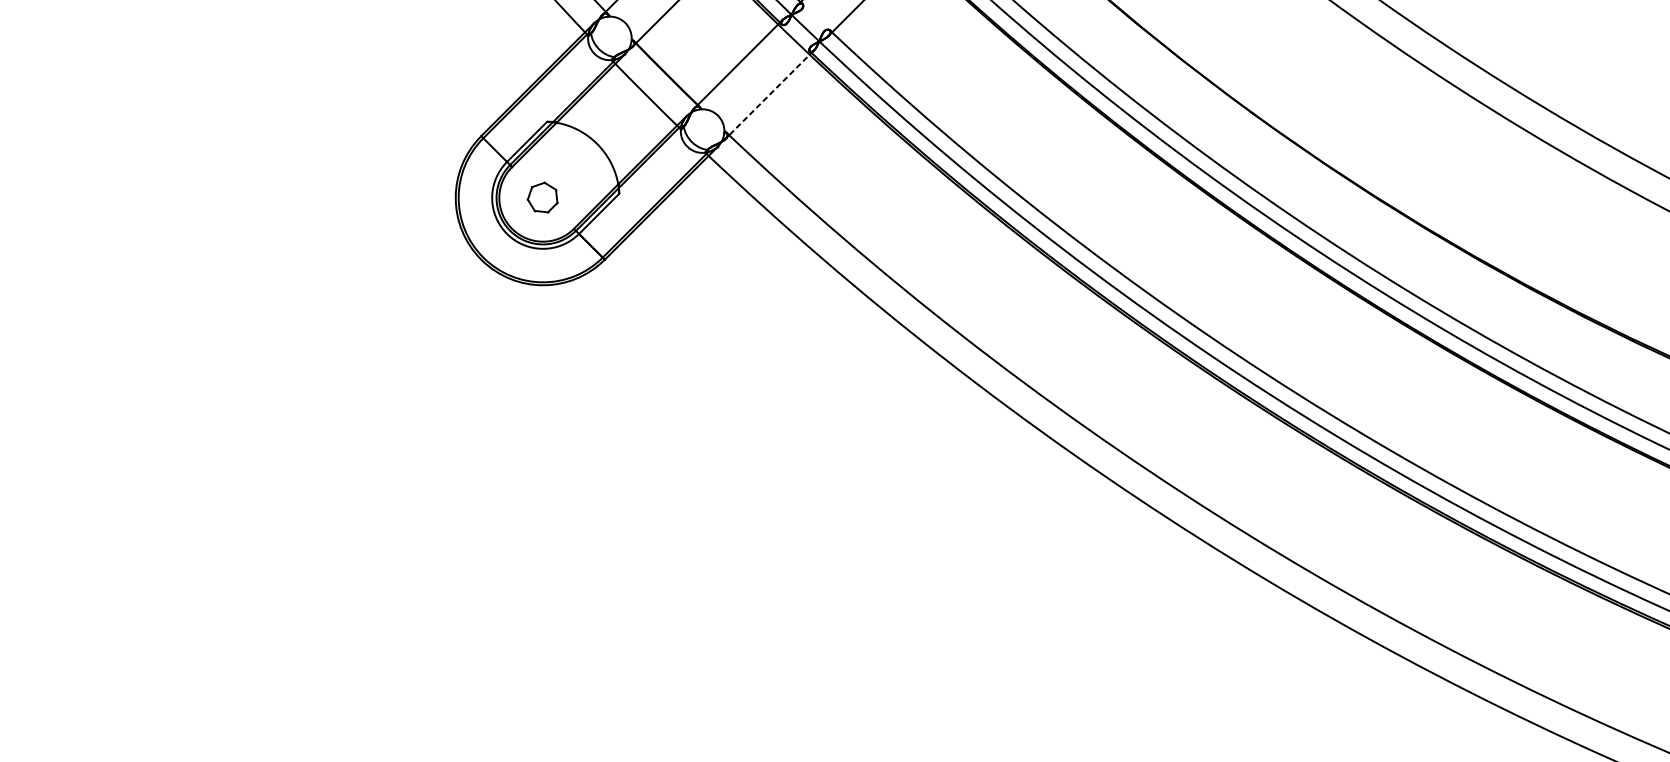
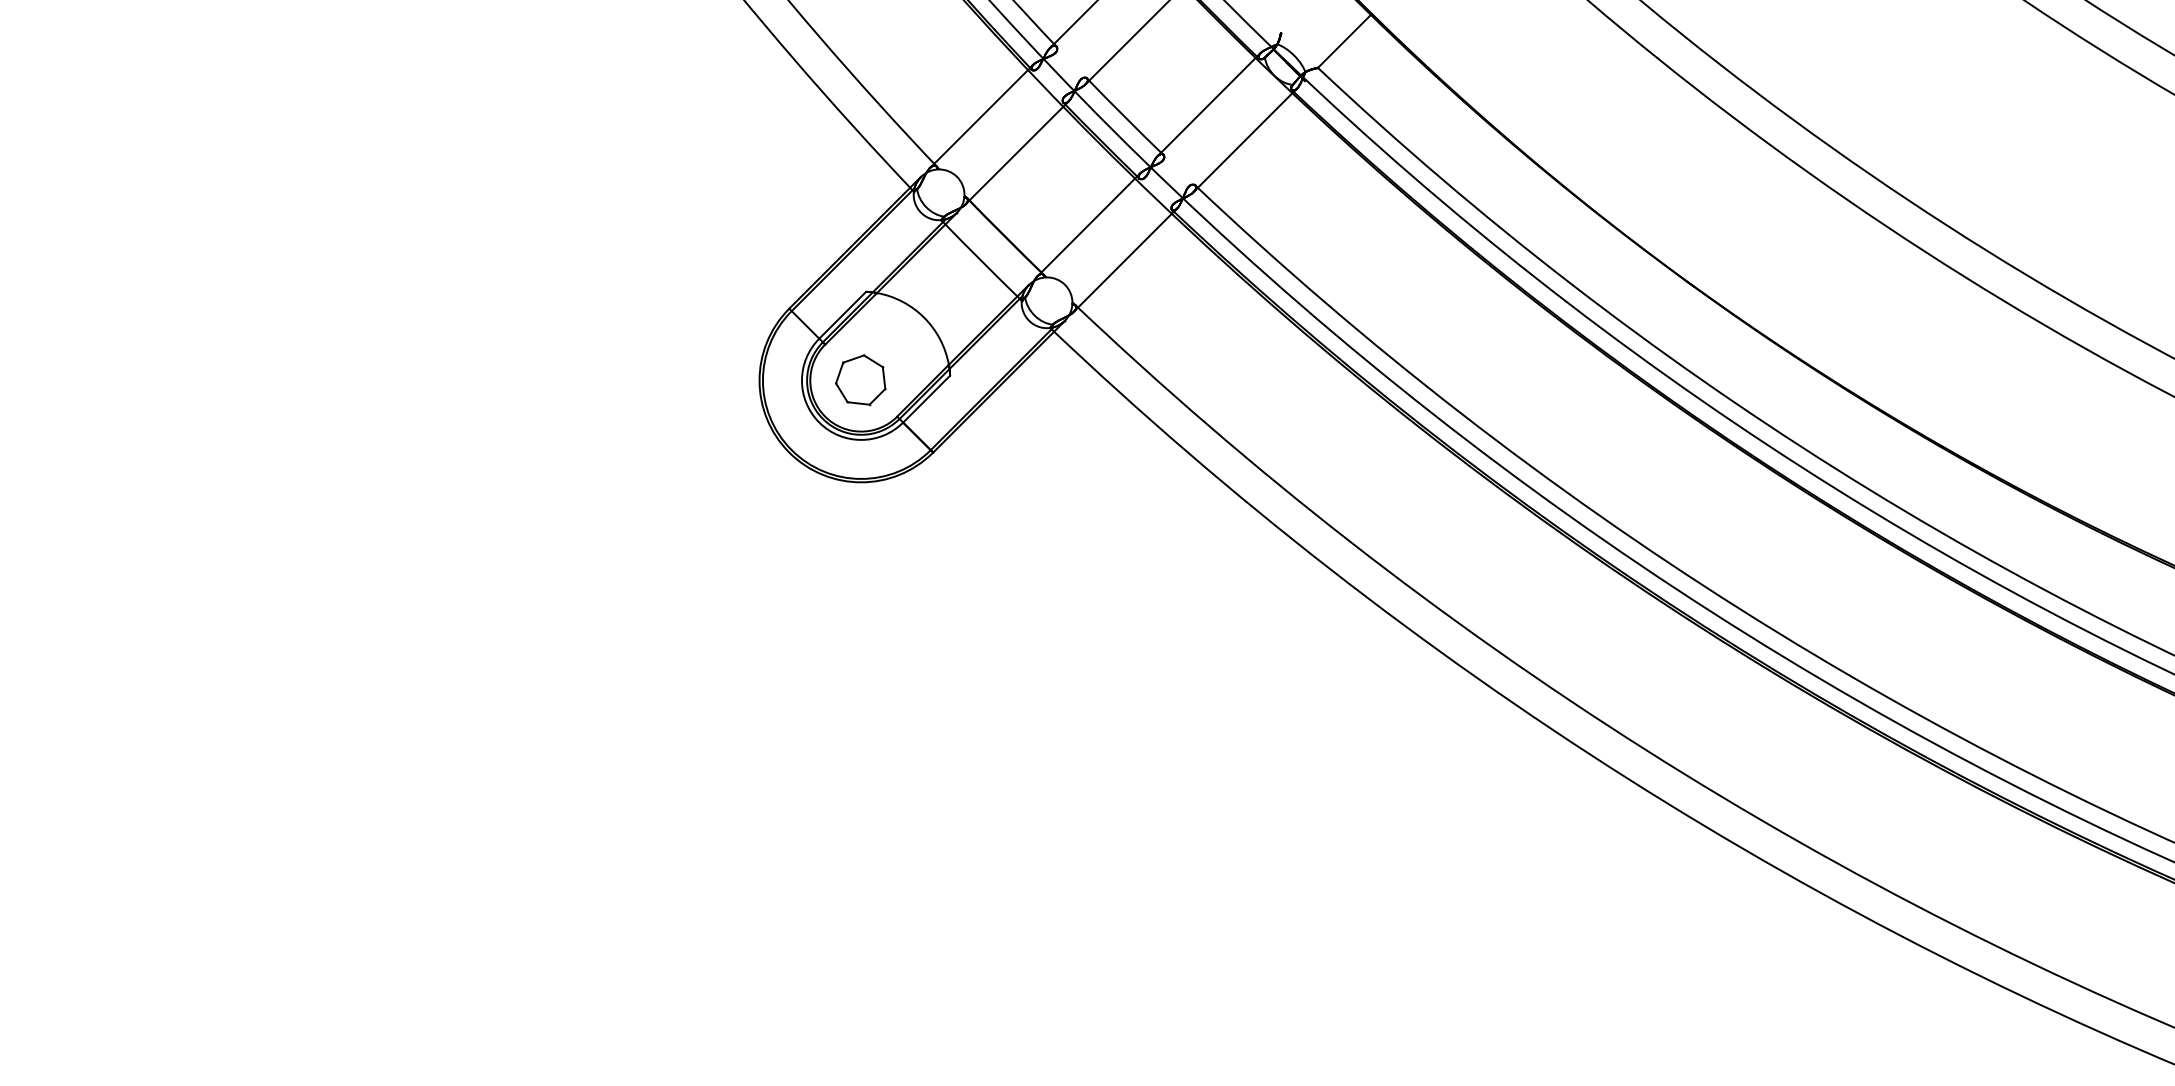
line: (769, 94) -> (1125, 260), dashed -> solid
part: (542, 197) -> (860, 380), size x1.43

